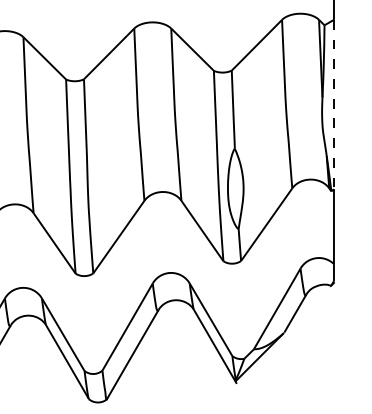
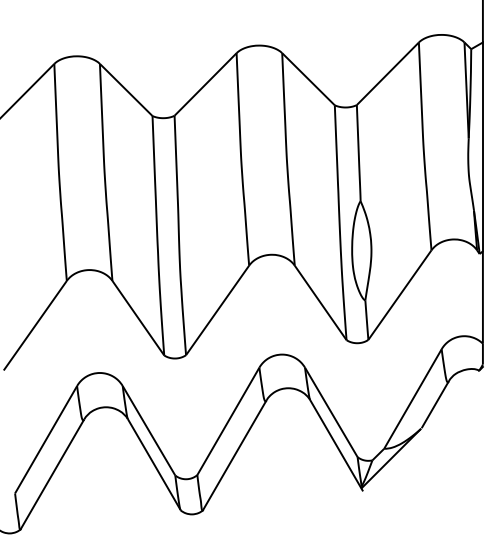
line: (333, 105) -> (482, 147), dashed -> solid

